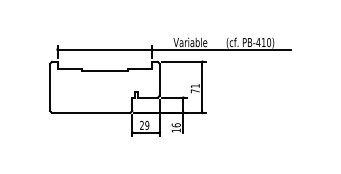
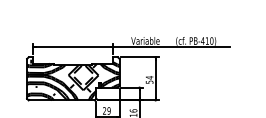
hatch: (104, 88) -> (73, 79), added
text: (194, 88) -> (148, 79), 71 -> 54

